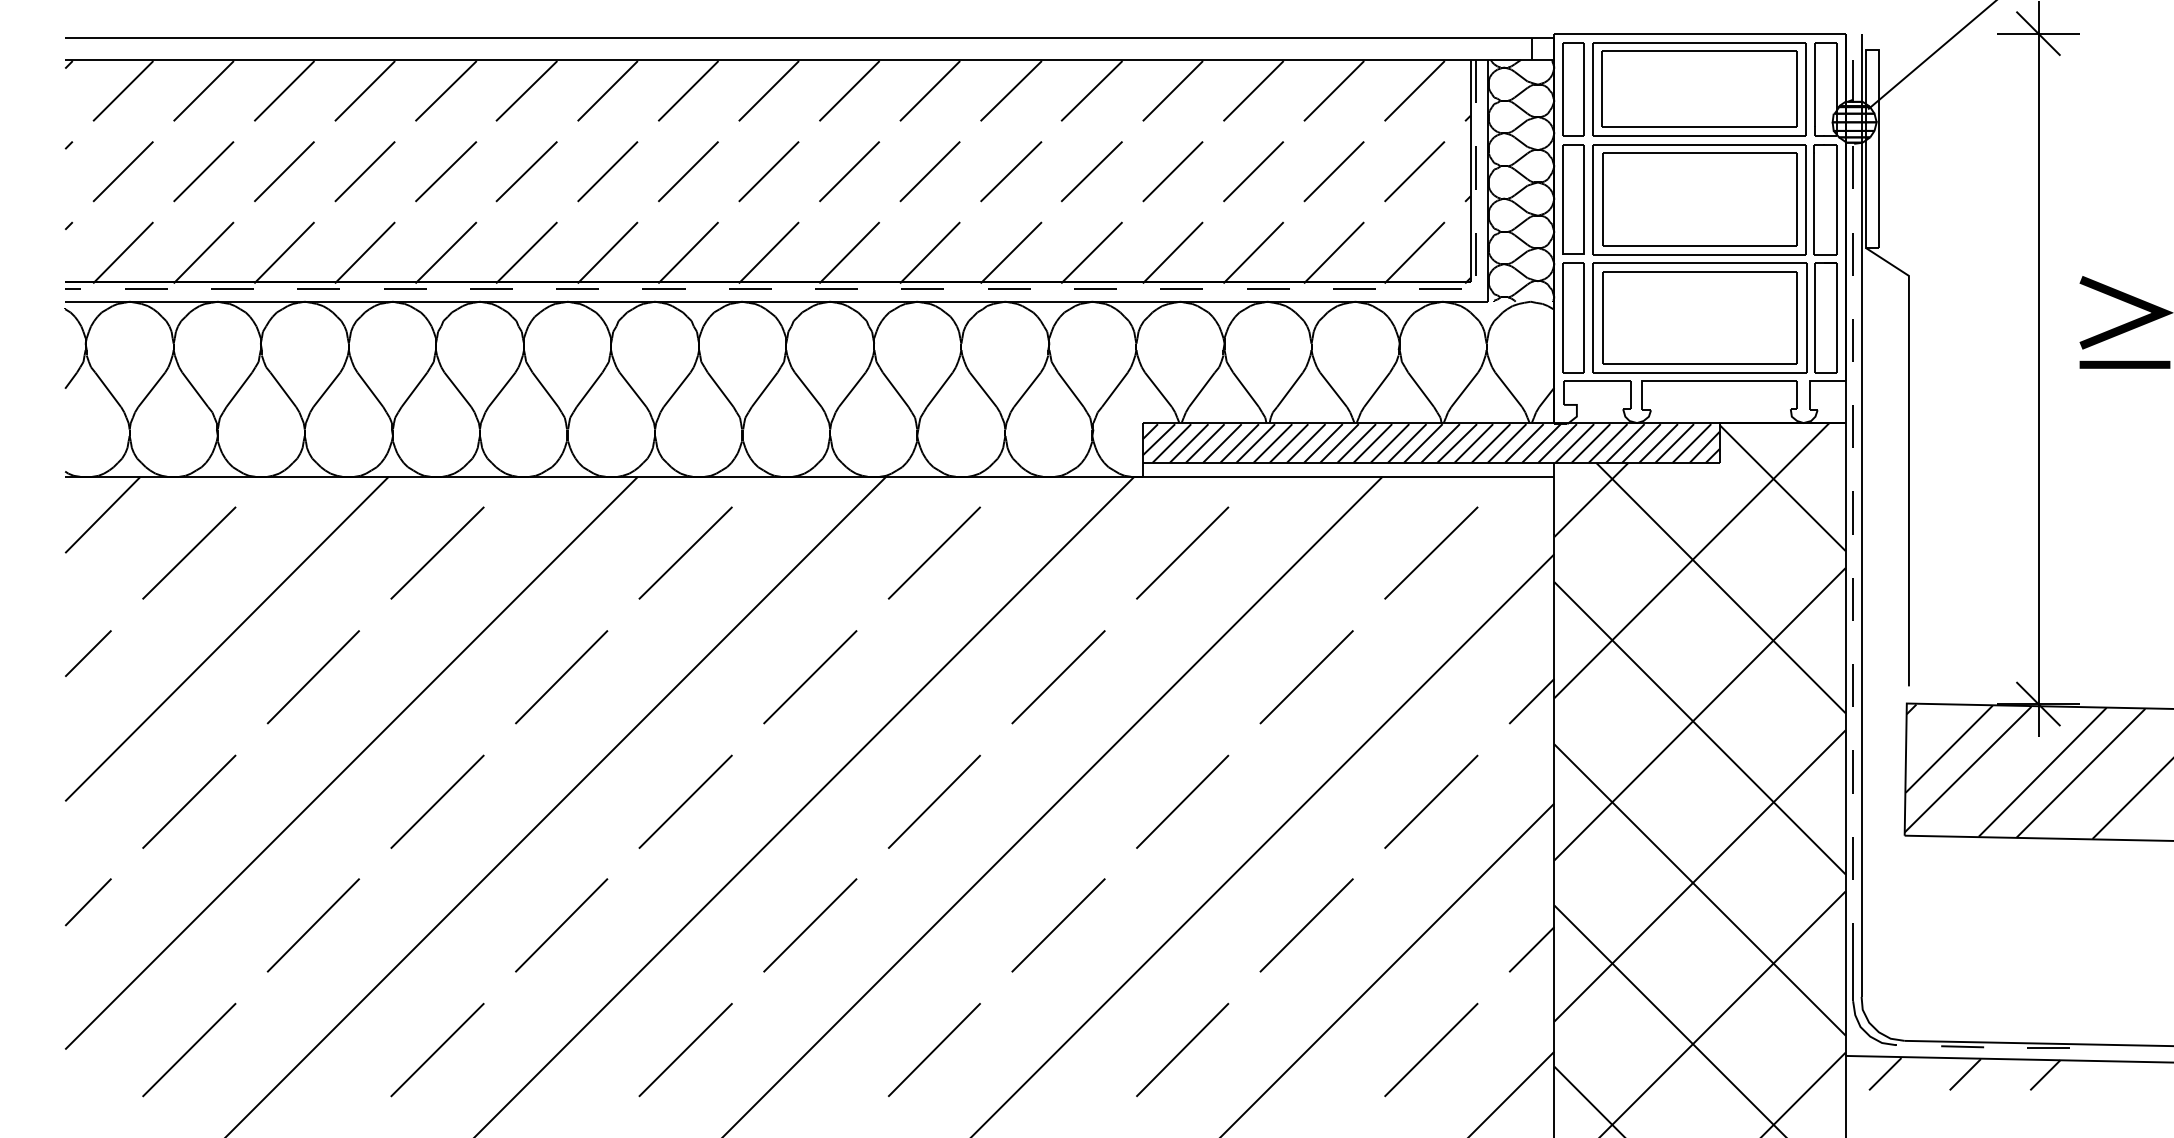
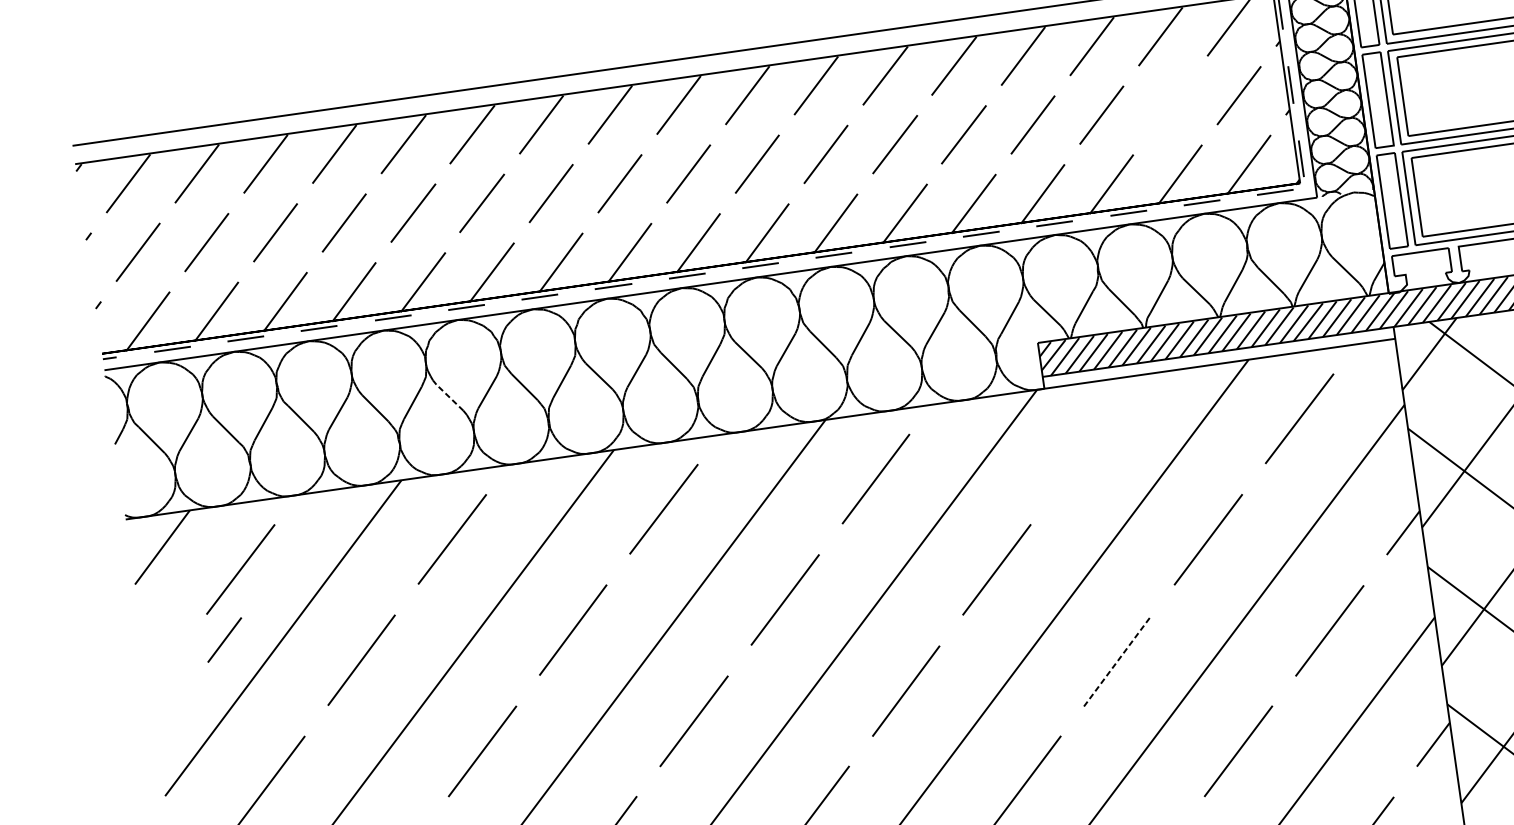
line: (1333, 171) -> (1169, 105), removed
line: (457, 389) -> (449, 397), solid -> dashed
line: (1182, 552) -> (1087, 448), removed
line: (88, 653) -> (224, 639), moved
line: (1182, 801) -> (1117, 660), solid -> dashed

